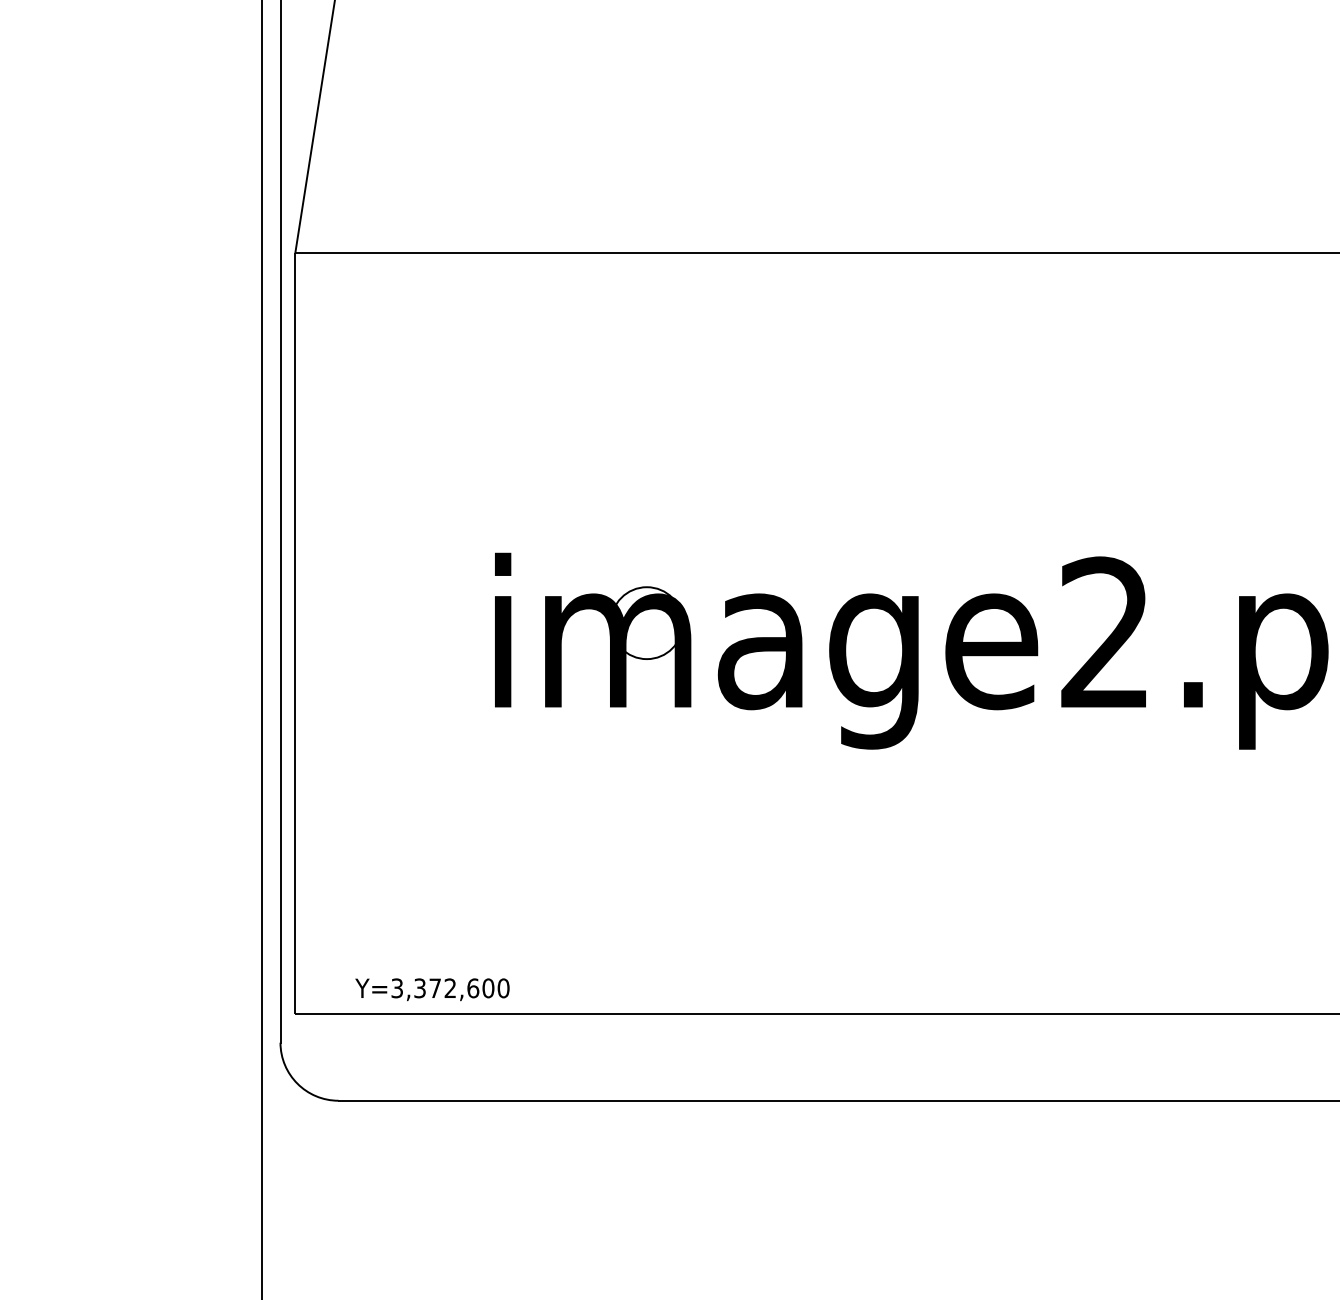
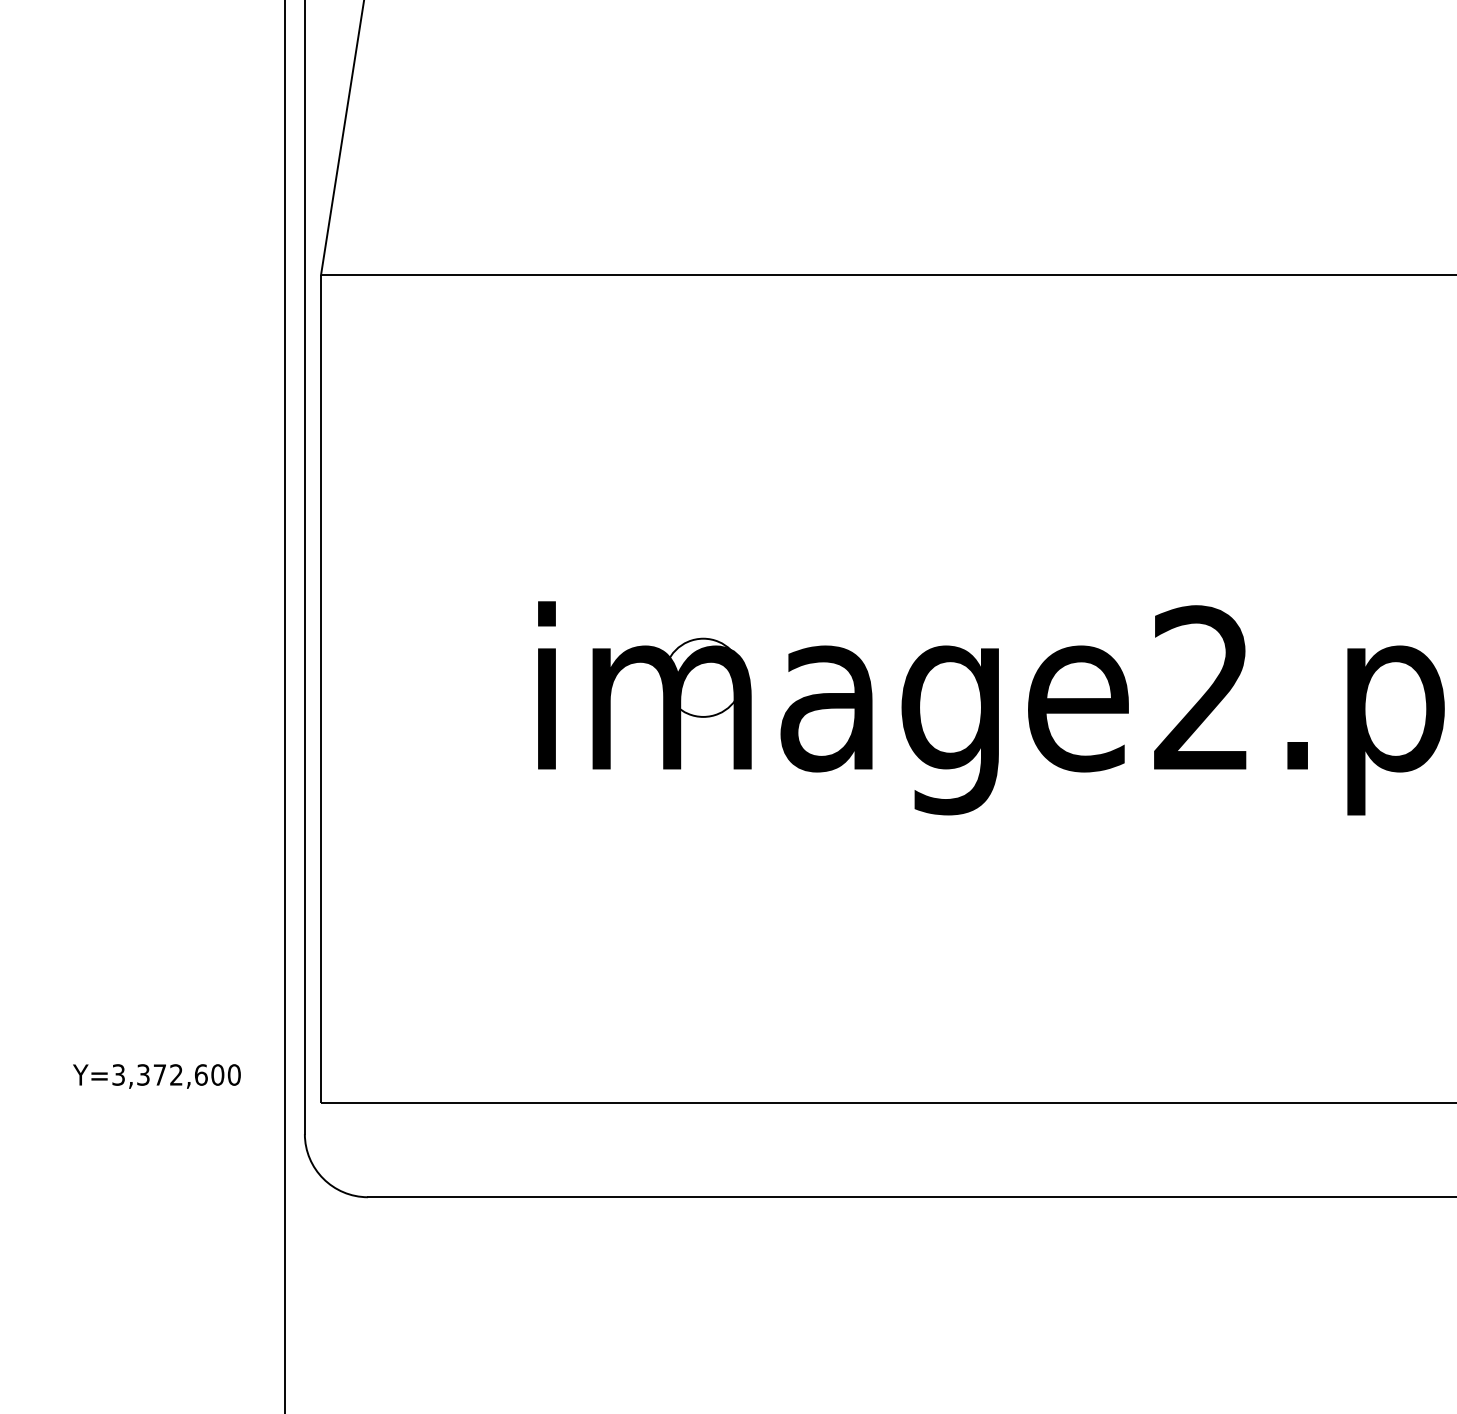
text: (432, 989) -> (156, 1076), moved

